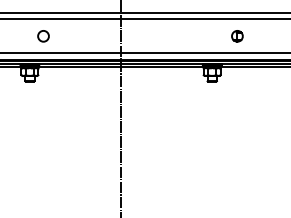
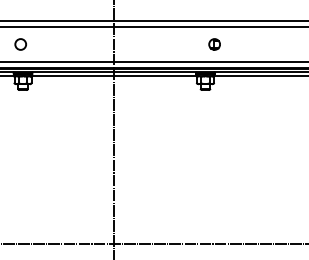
circle: (43, 36) -> (20, 44), moved
part: (237, 36) -> (214, 44), moved

